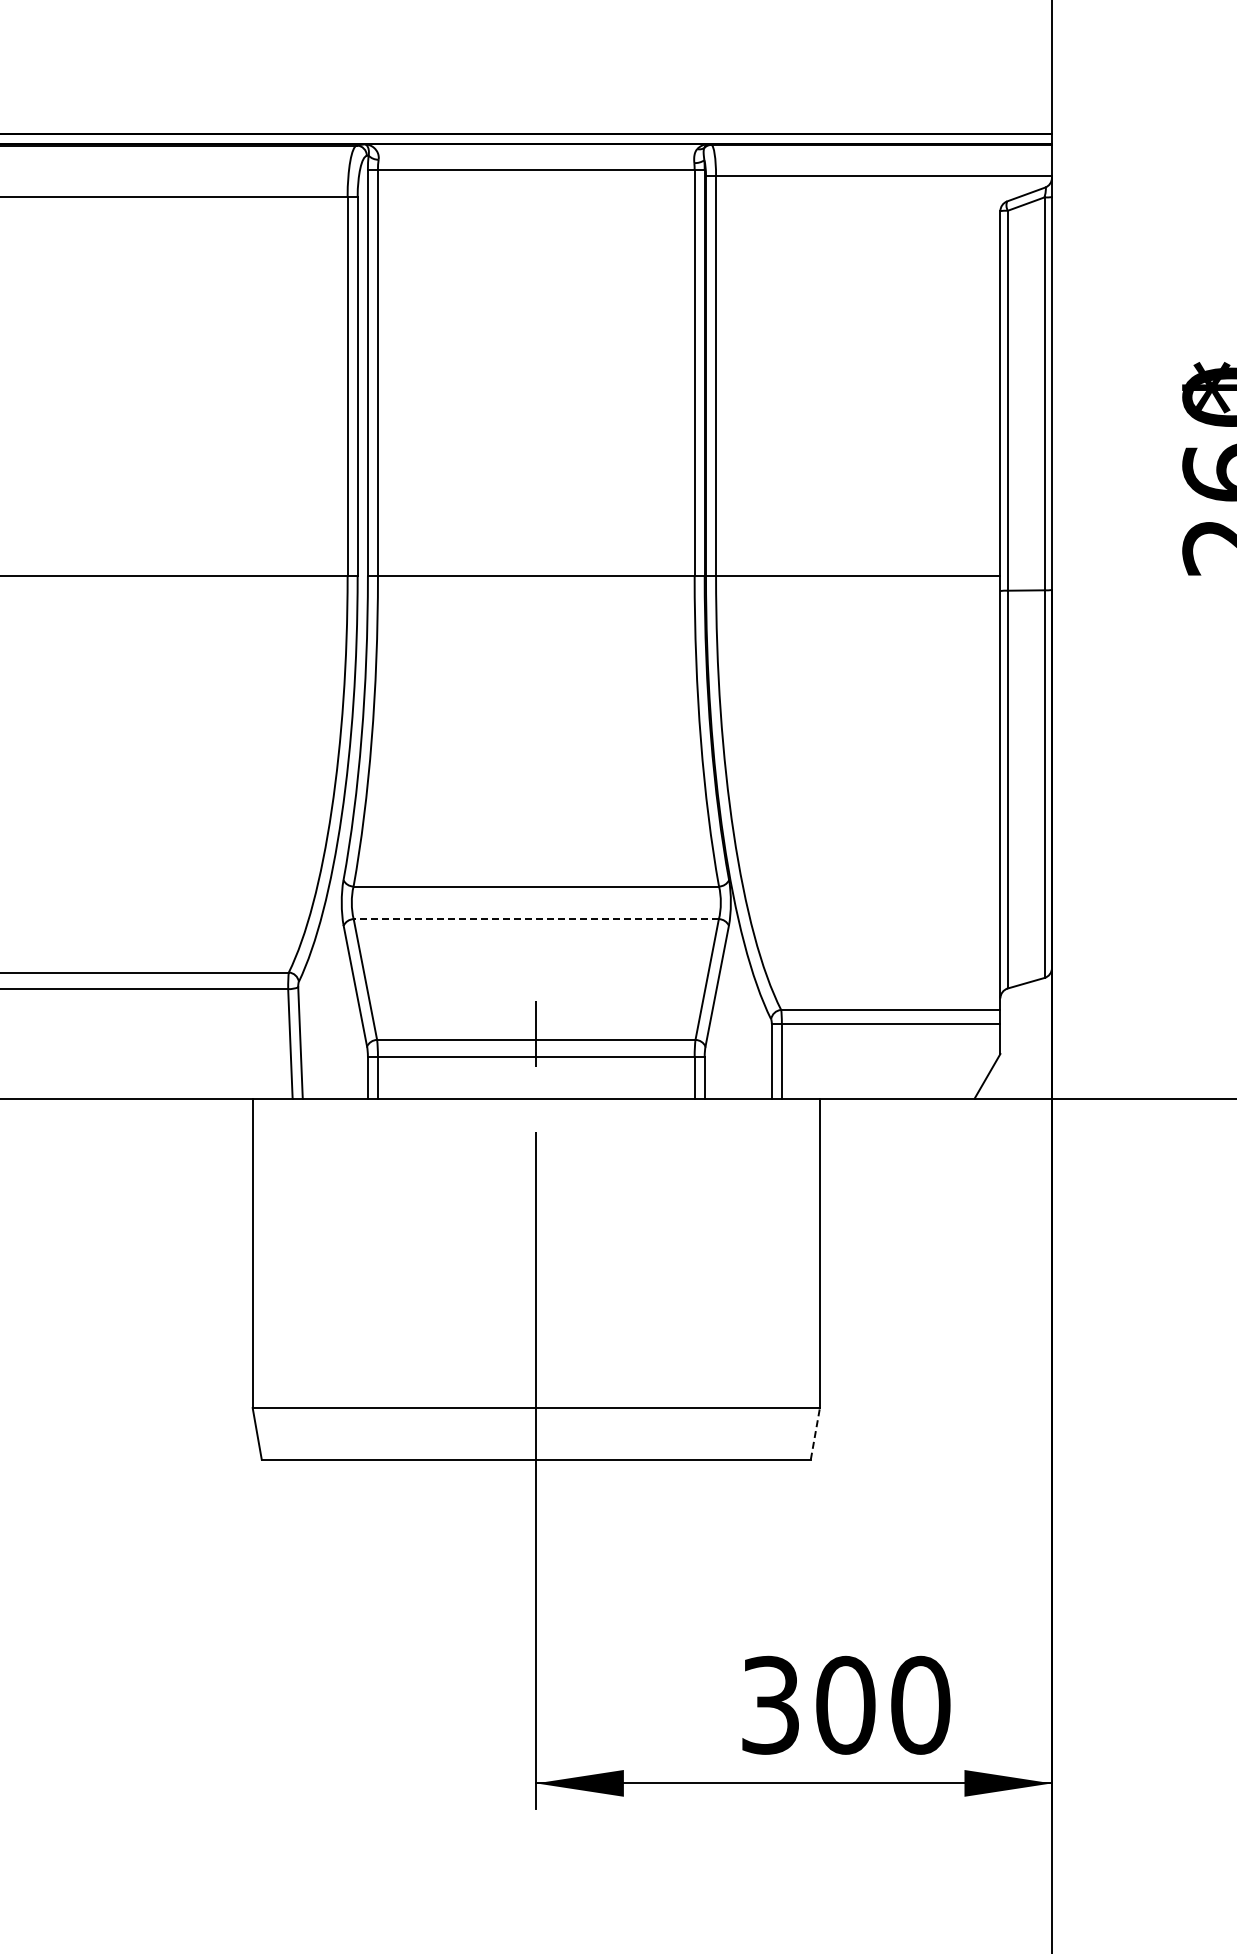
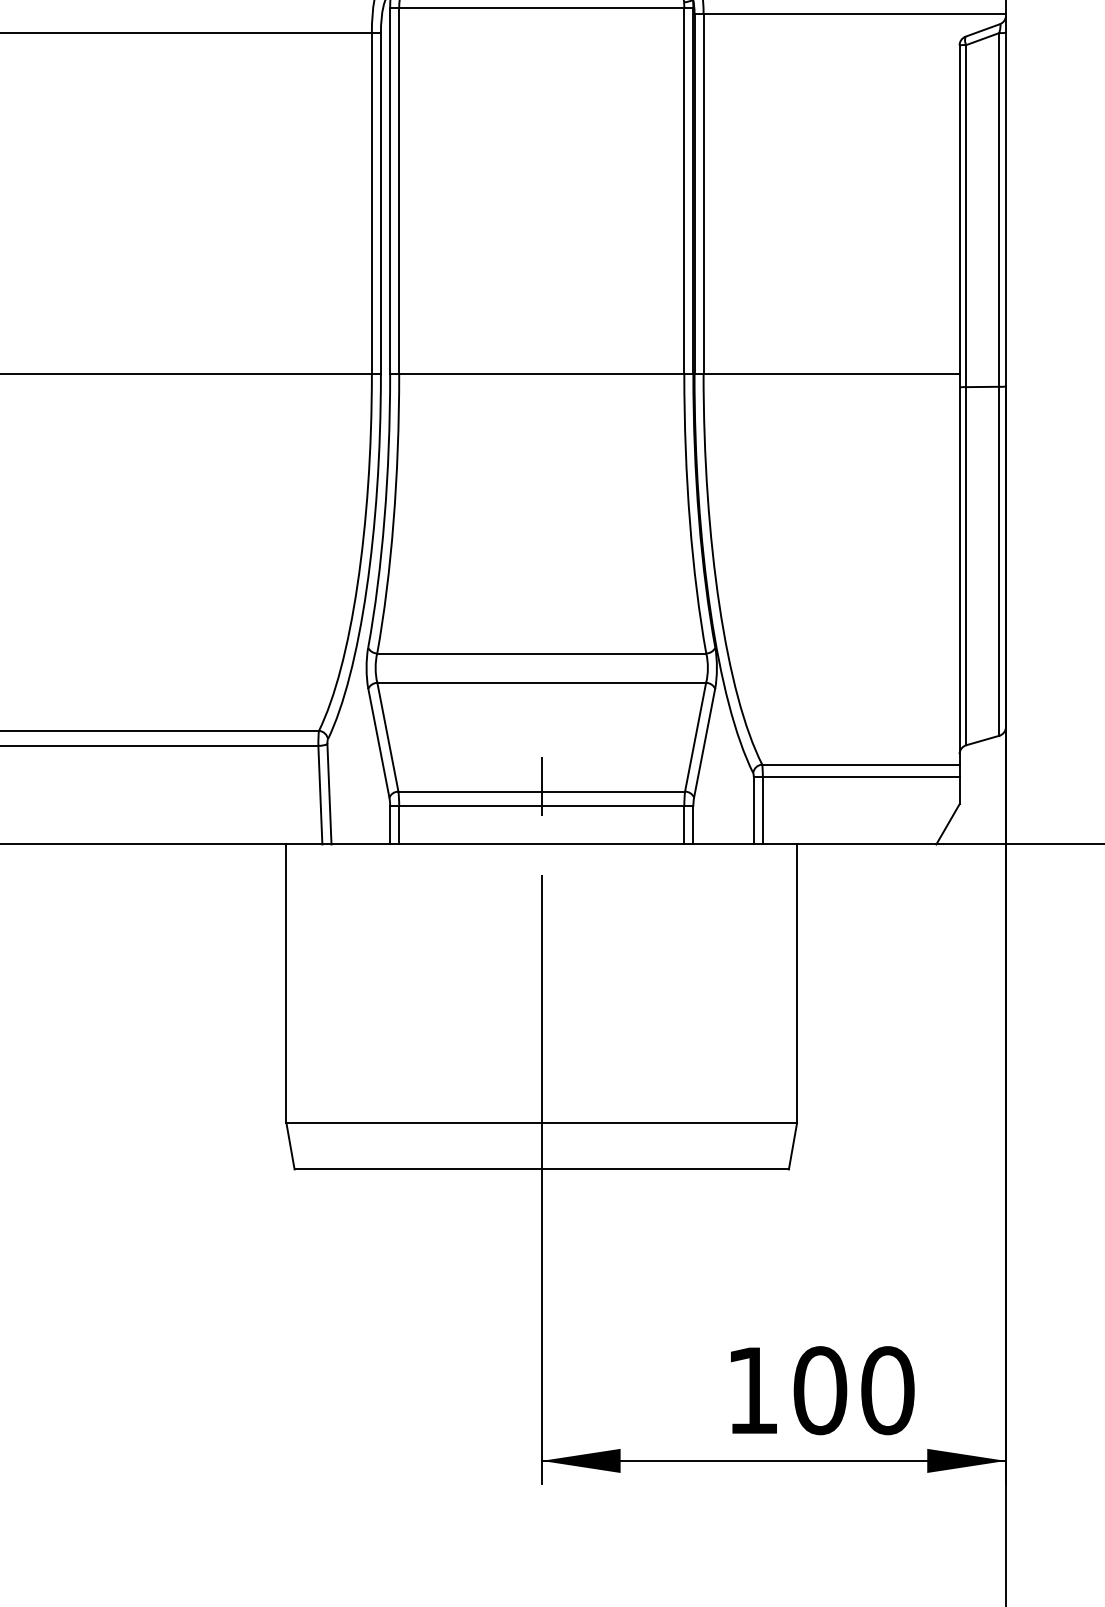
line: (536, 919) -> (541, 683), dashed -> solid
line: (815, 1433) -> (793, 1145), dashed -> solid
text: (770, 1704) -> (752, 1389), 300 -> 100

